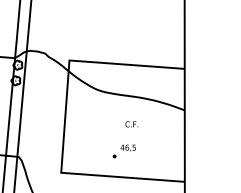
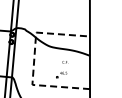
line: (65, 120) -> (34, 60), solid -> dashed

